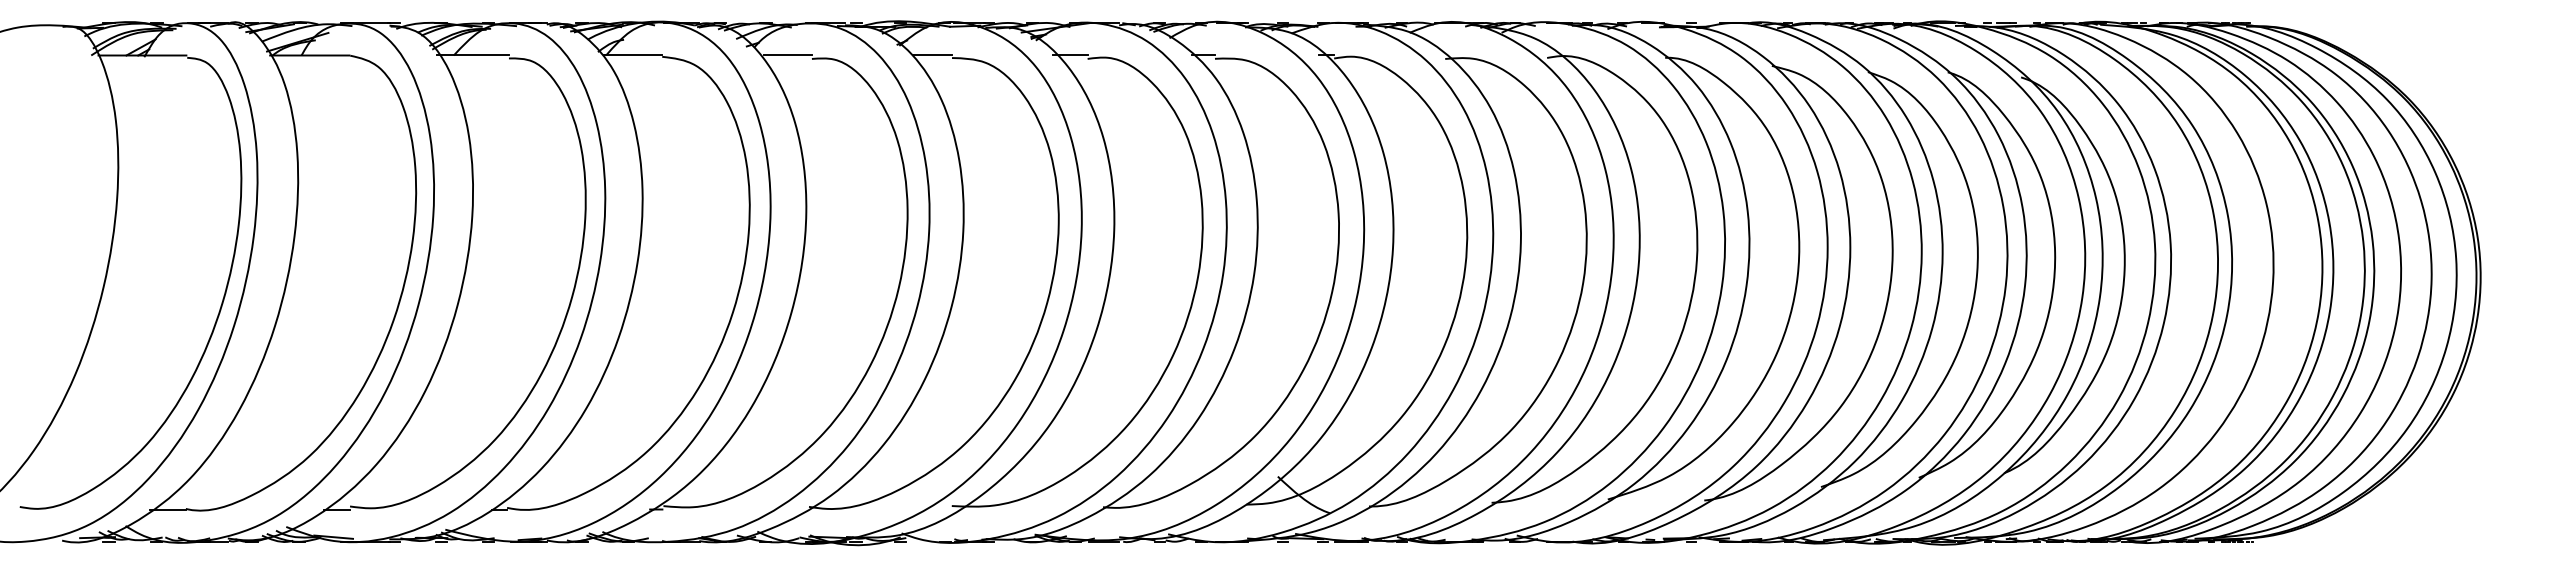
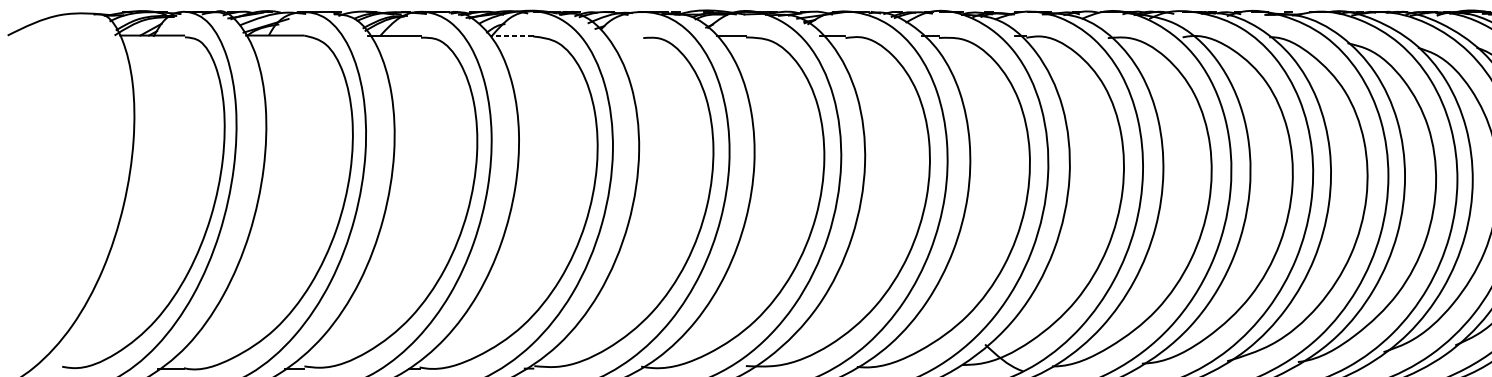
line: (632, 55) -> (511, 35), solid -> dashed
line: (787, 55) -> (625, 35), removed

